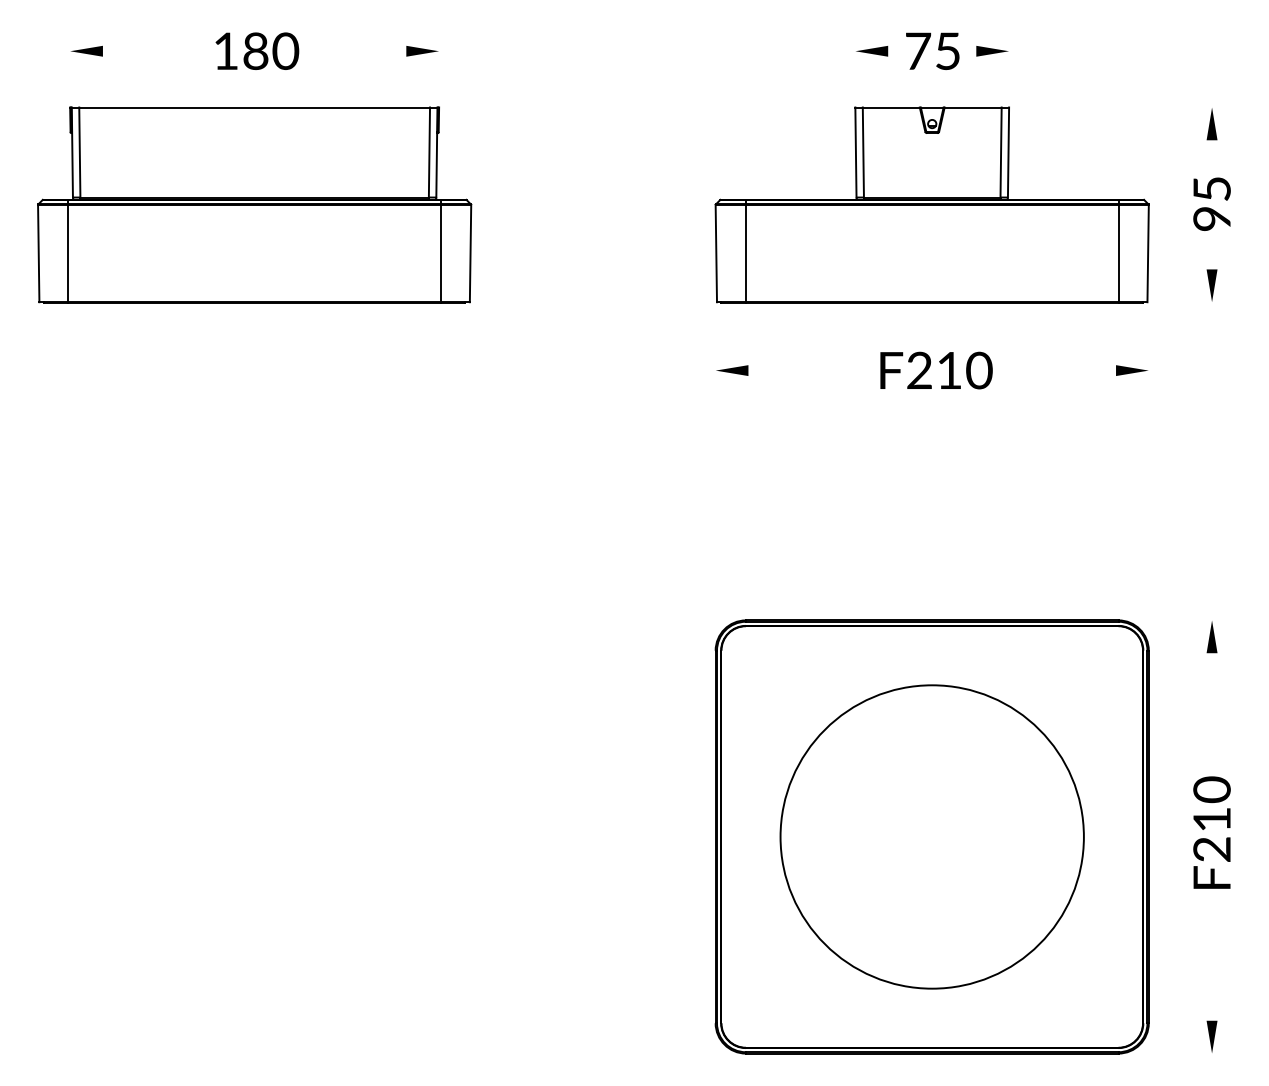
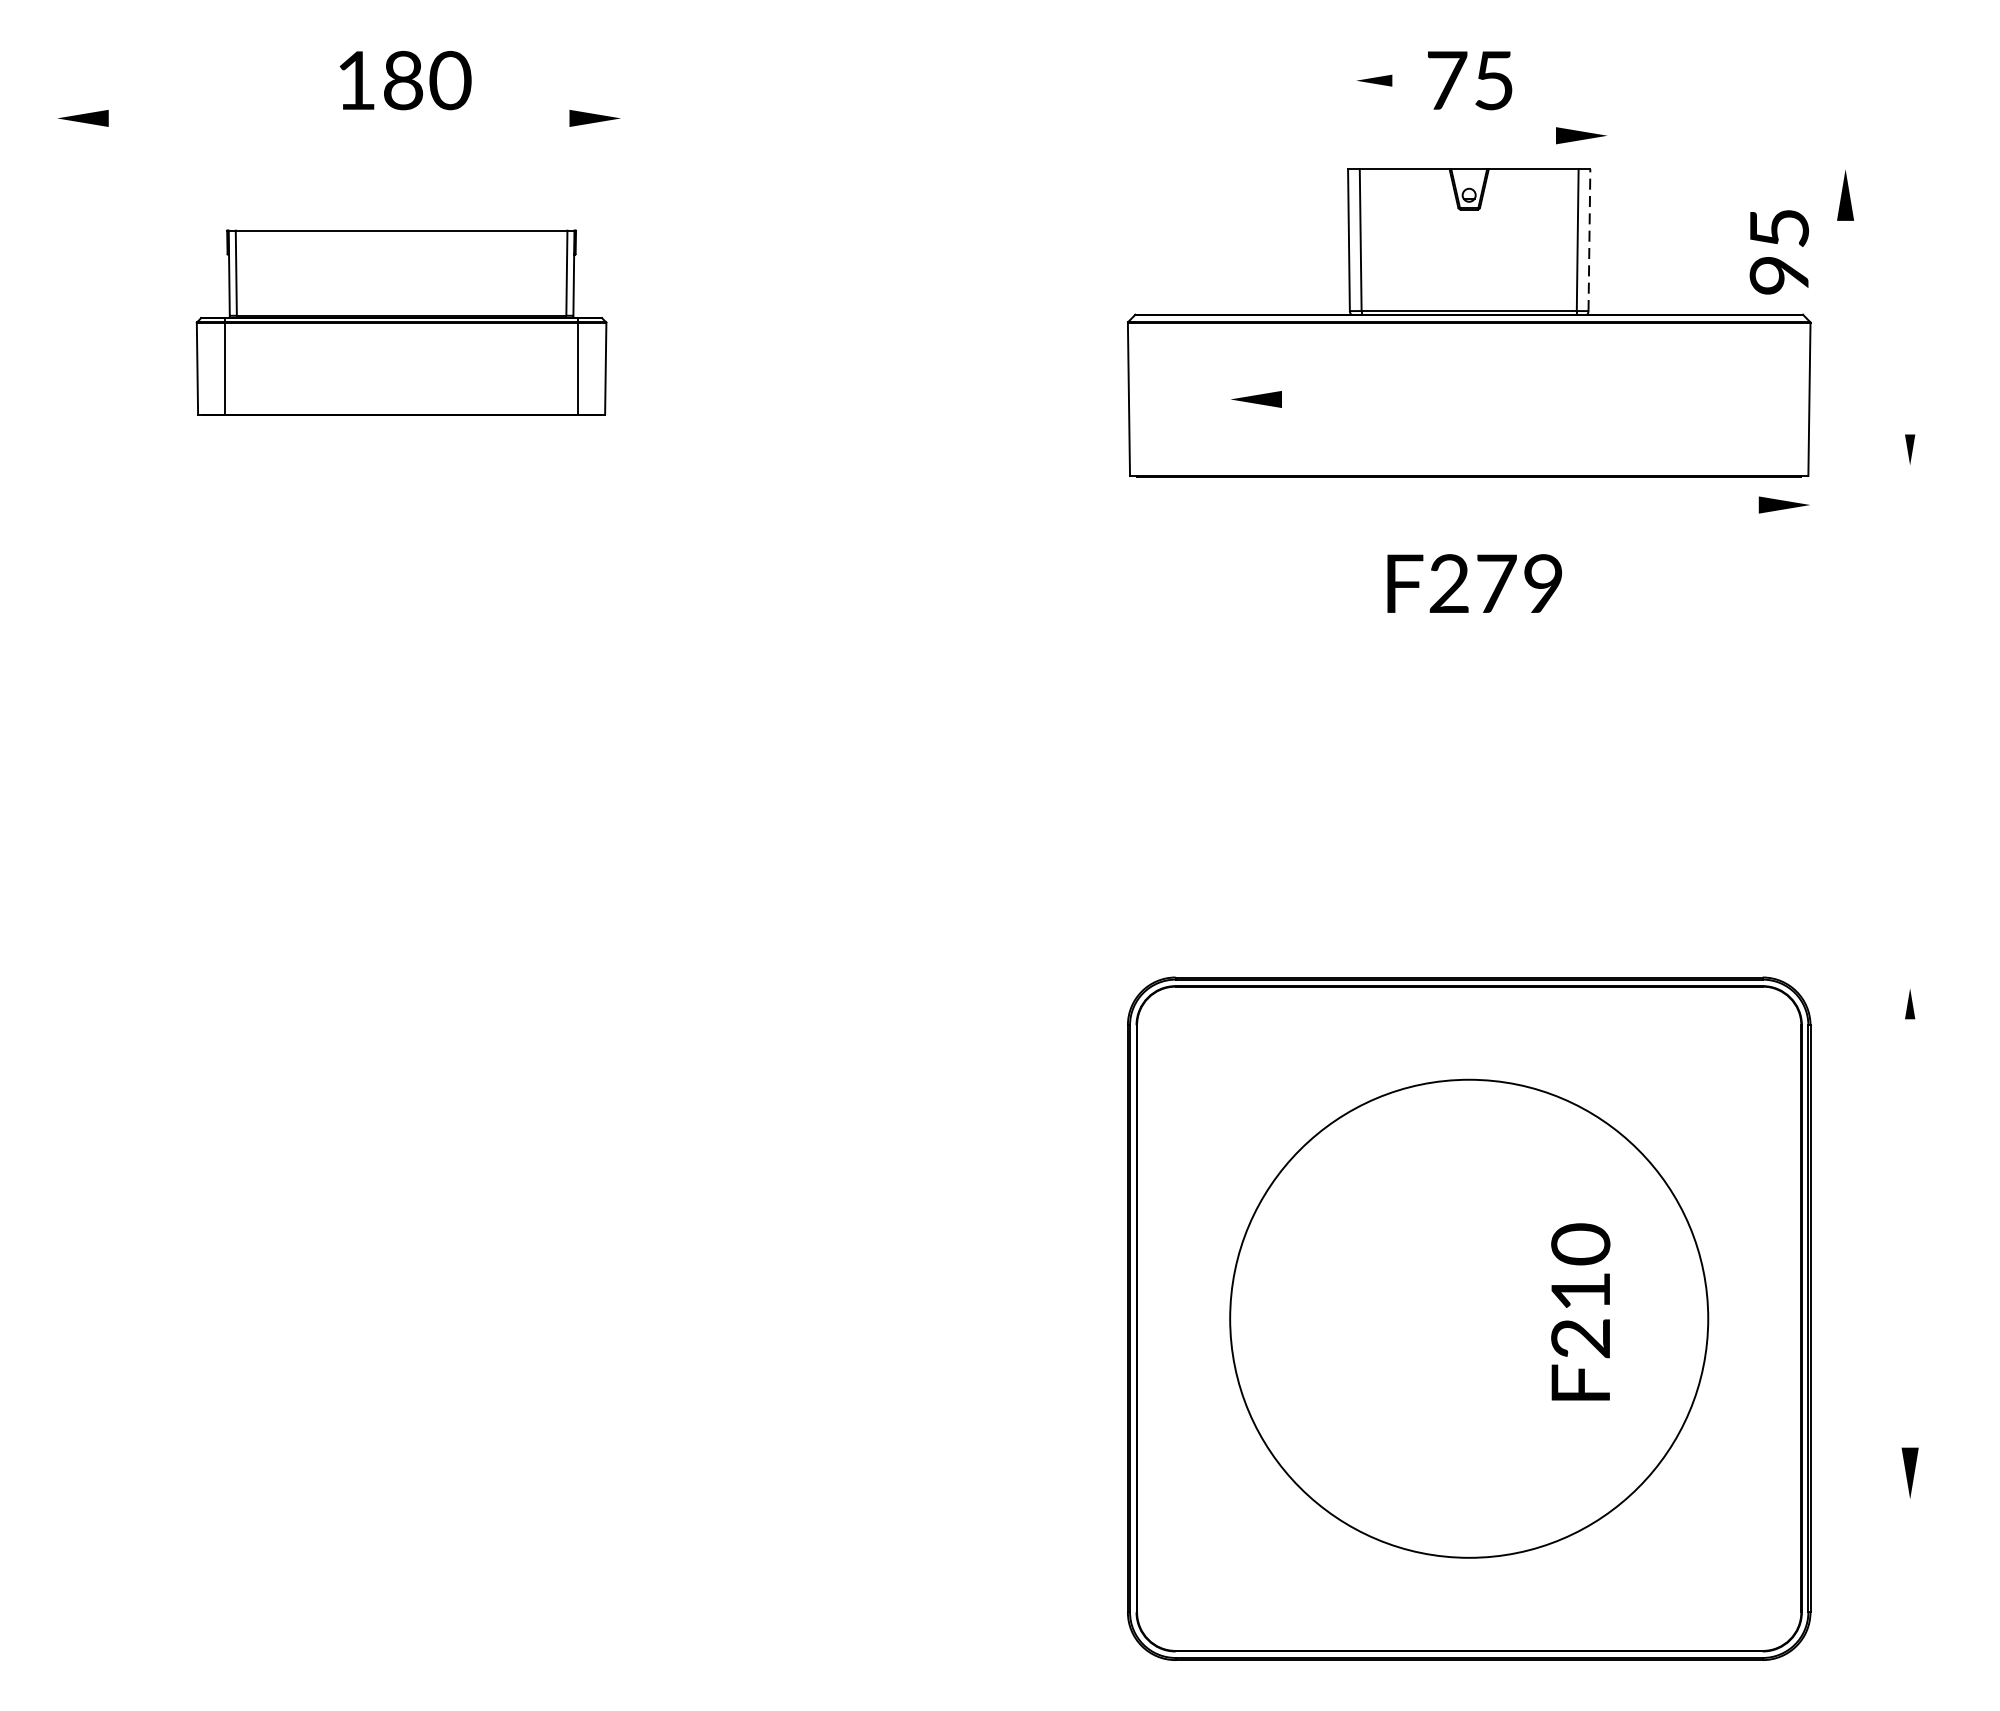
part: (86, 51) -> (82, 118), moved
part: (422, 51) -> (594, 118), moved
part: (872, 51) -> (1375, 80), size x0.7
part: (992, 51) -> (1581, 136), moved
part: (1211, 124) -> (1844, 195), moved
line: (1008, 152) -> (1589, 240), solid -> dashed
text: (1211, 203) -> (1778, 251), moved
part: (254, 204) -> (401, 322), size x0.6
line: (745, 250) -> (1174, 394), removed
line: (1118, 250) -> (1762, 394), removed
part: (1211, 285) -> (1909, 449), size x0.6
part: (732, 370) -> (1256, 399), moved
text: (964, 370) -> (1520, 583), F210 -> F279
part: (1131, 370) -> (1783, 504), moved
part: (1211, 637) -> (1909, 1004), size x0.6
text: (1211, 832) -> (1579, 1311), moved
part: (1211, 1036) -> (1909, 1472), moved

